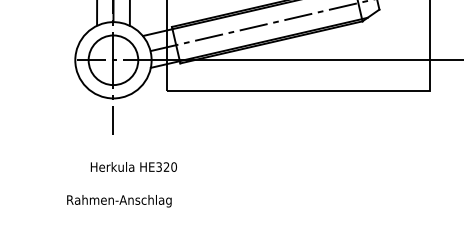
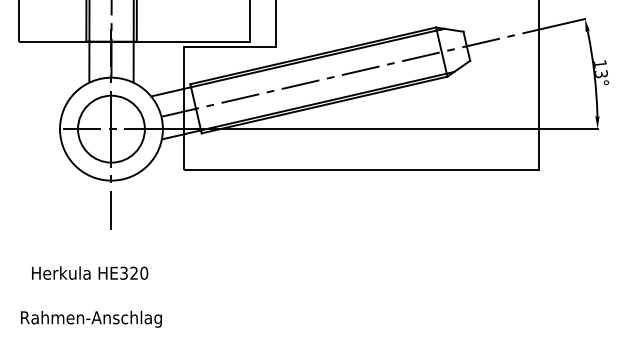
text: (134, 166) -> (90, 272), moved
text: (119, 200) -> (91, 318), moved

